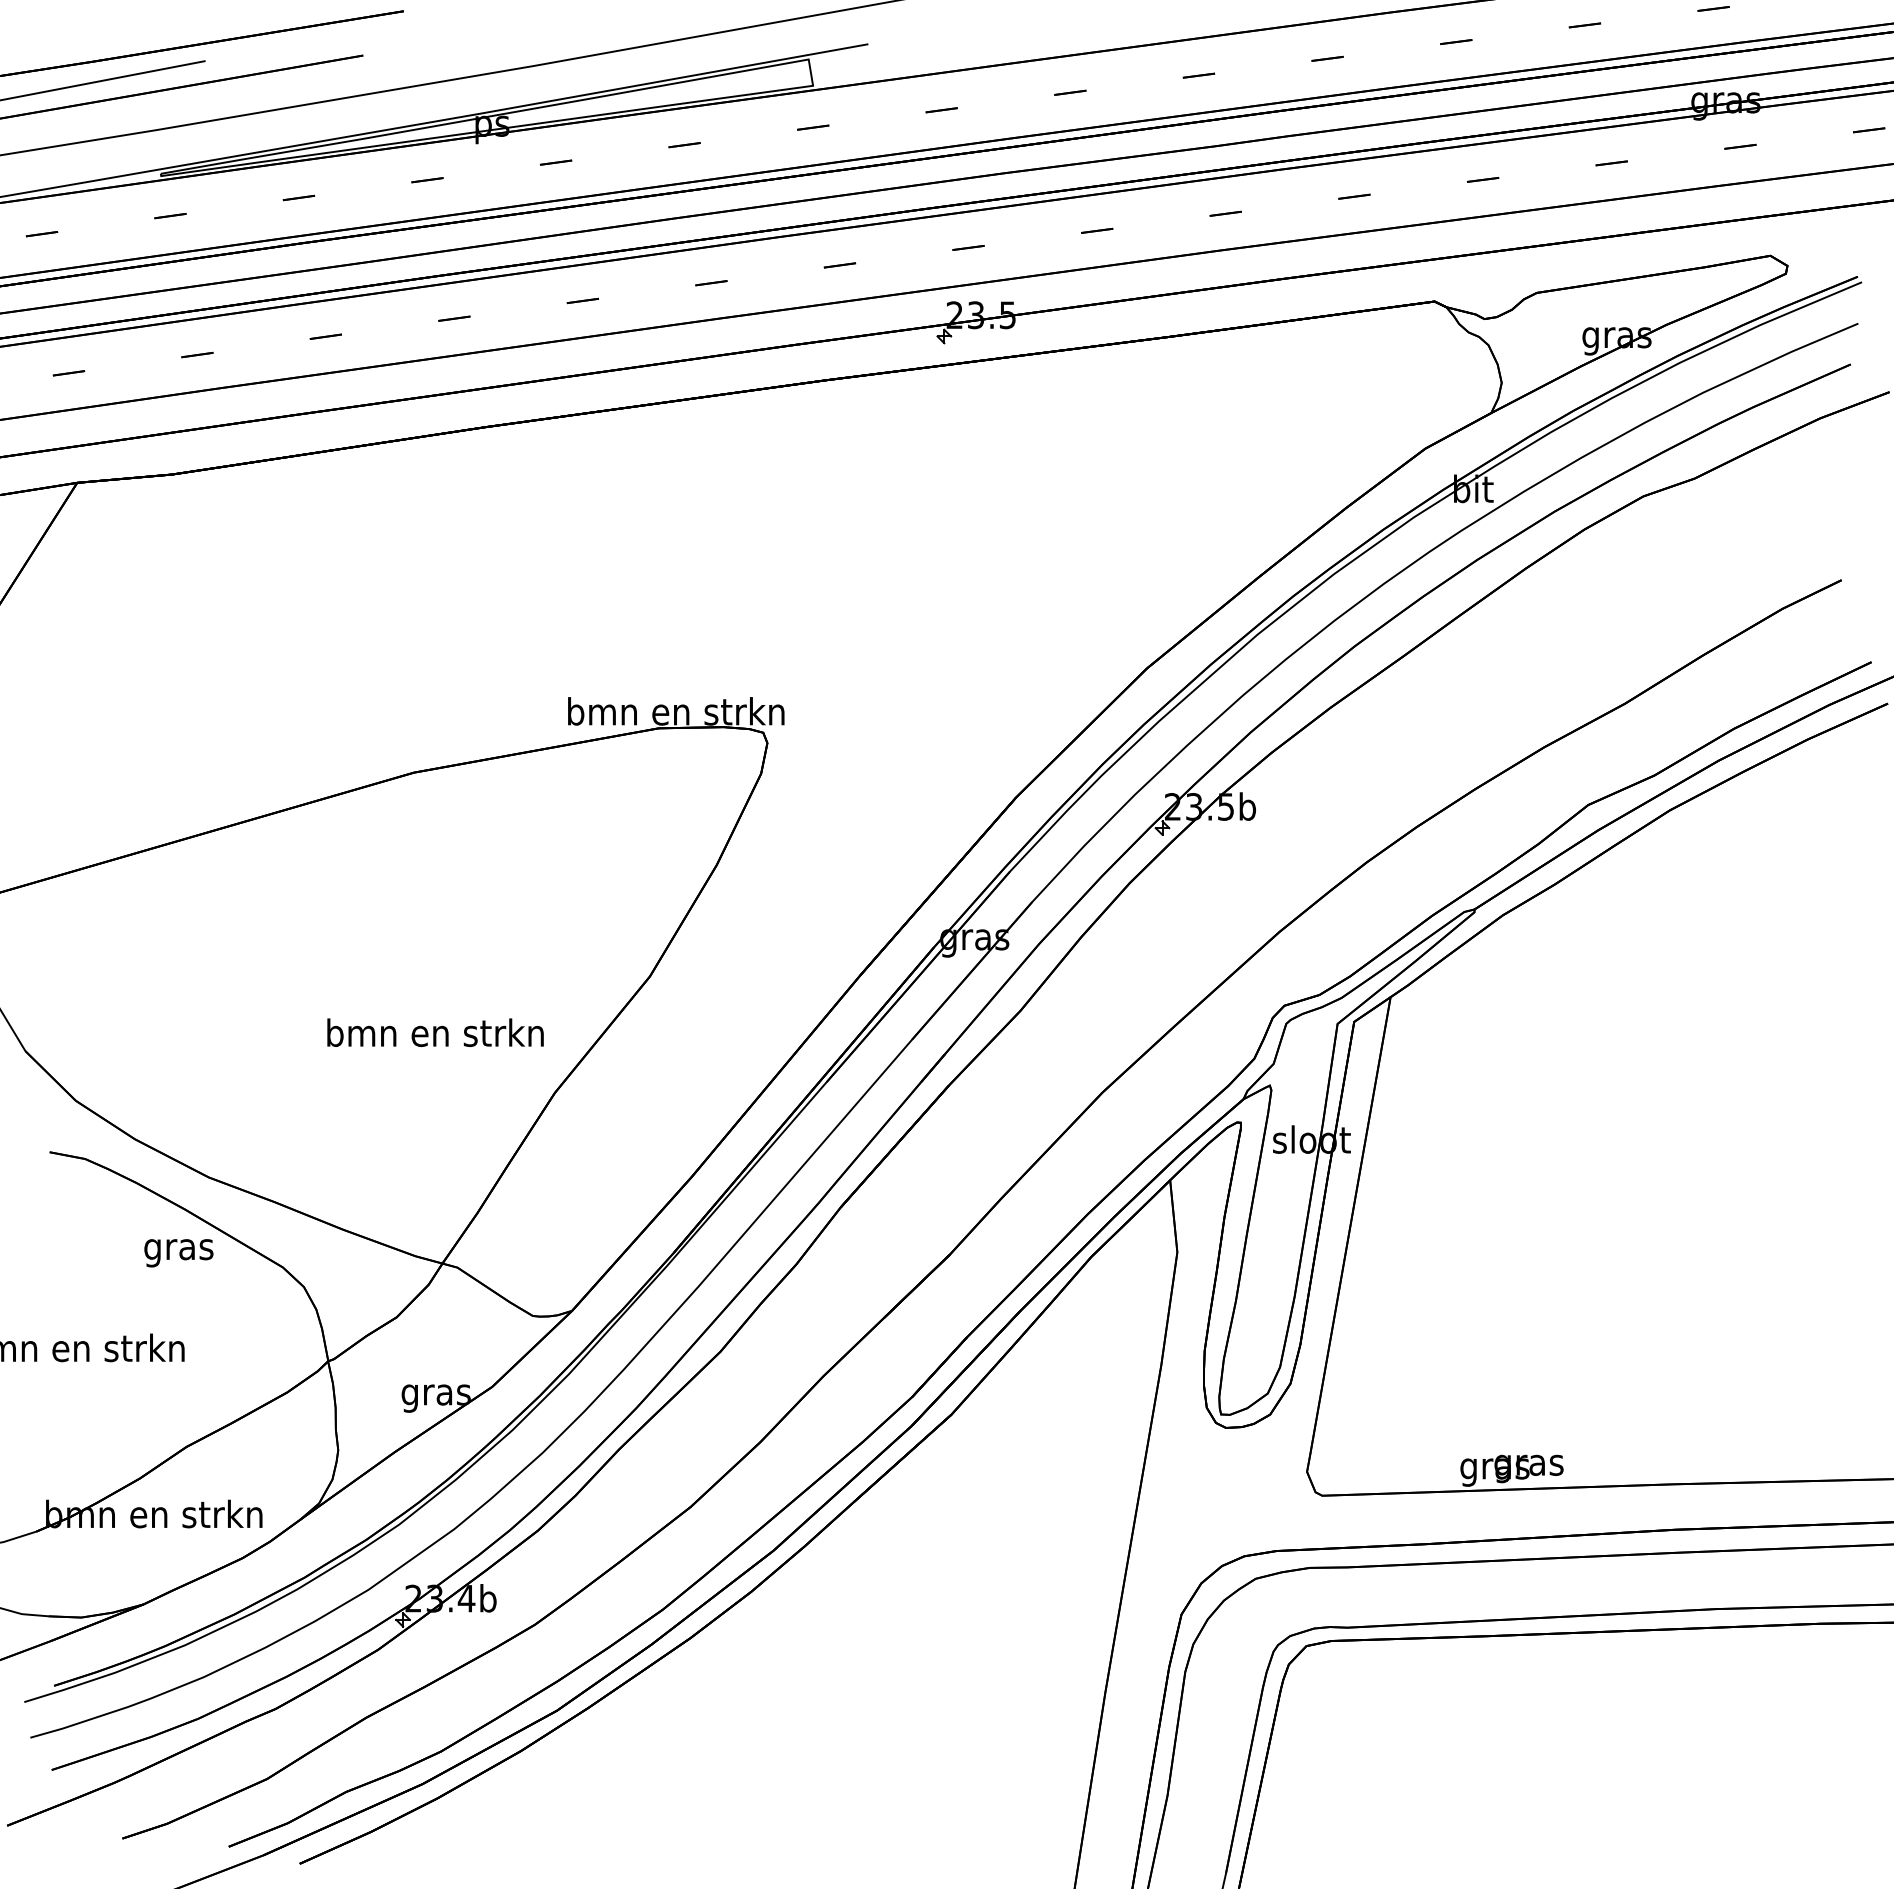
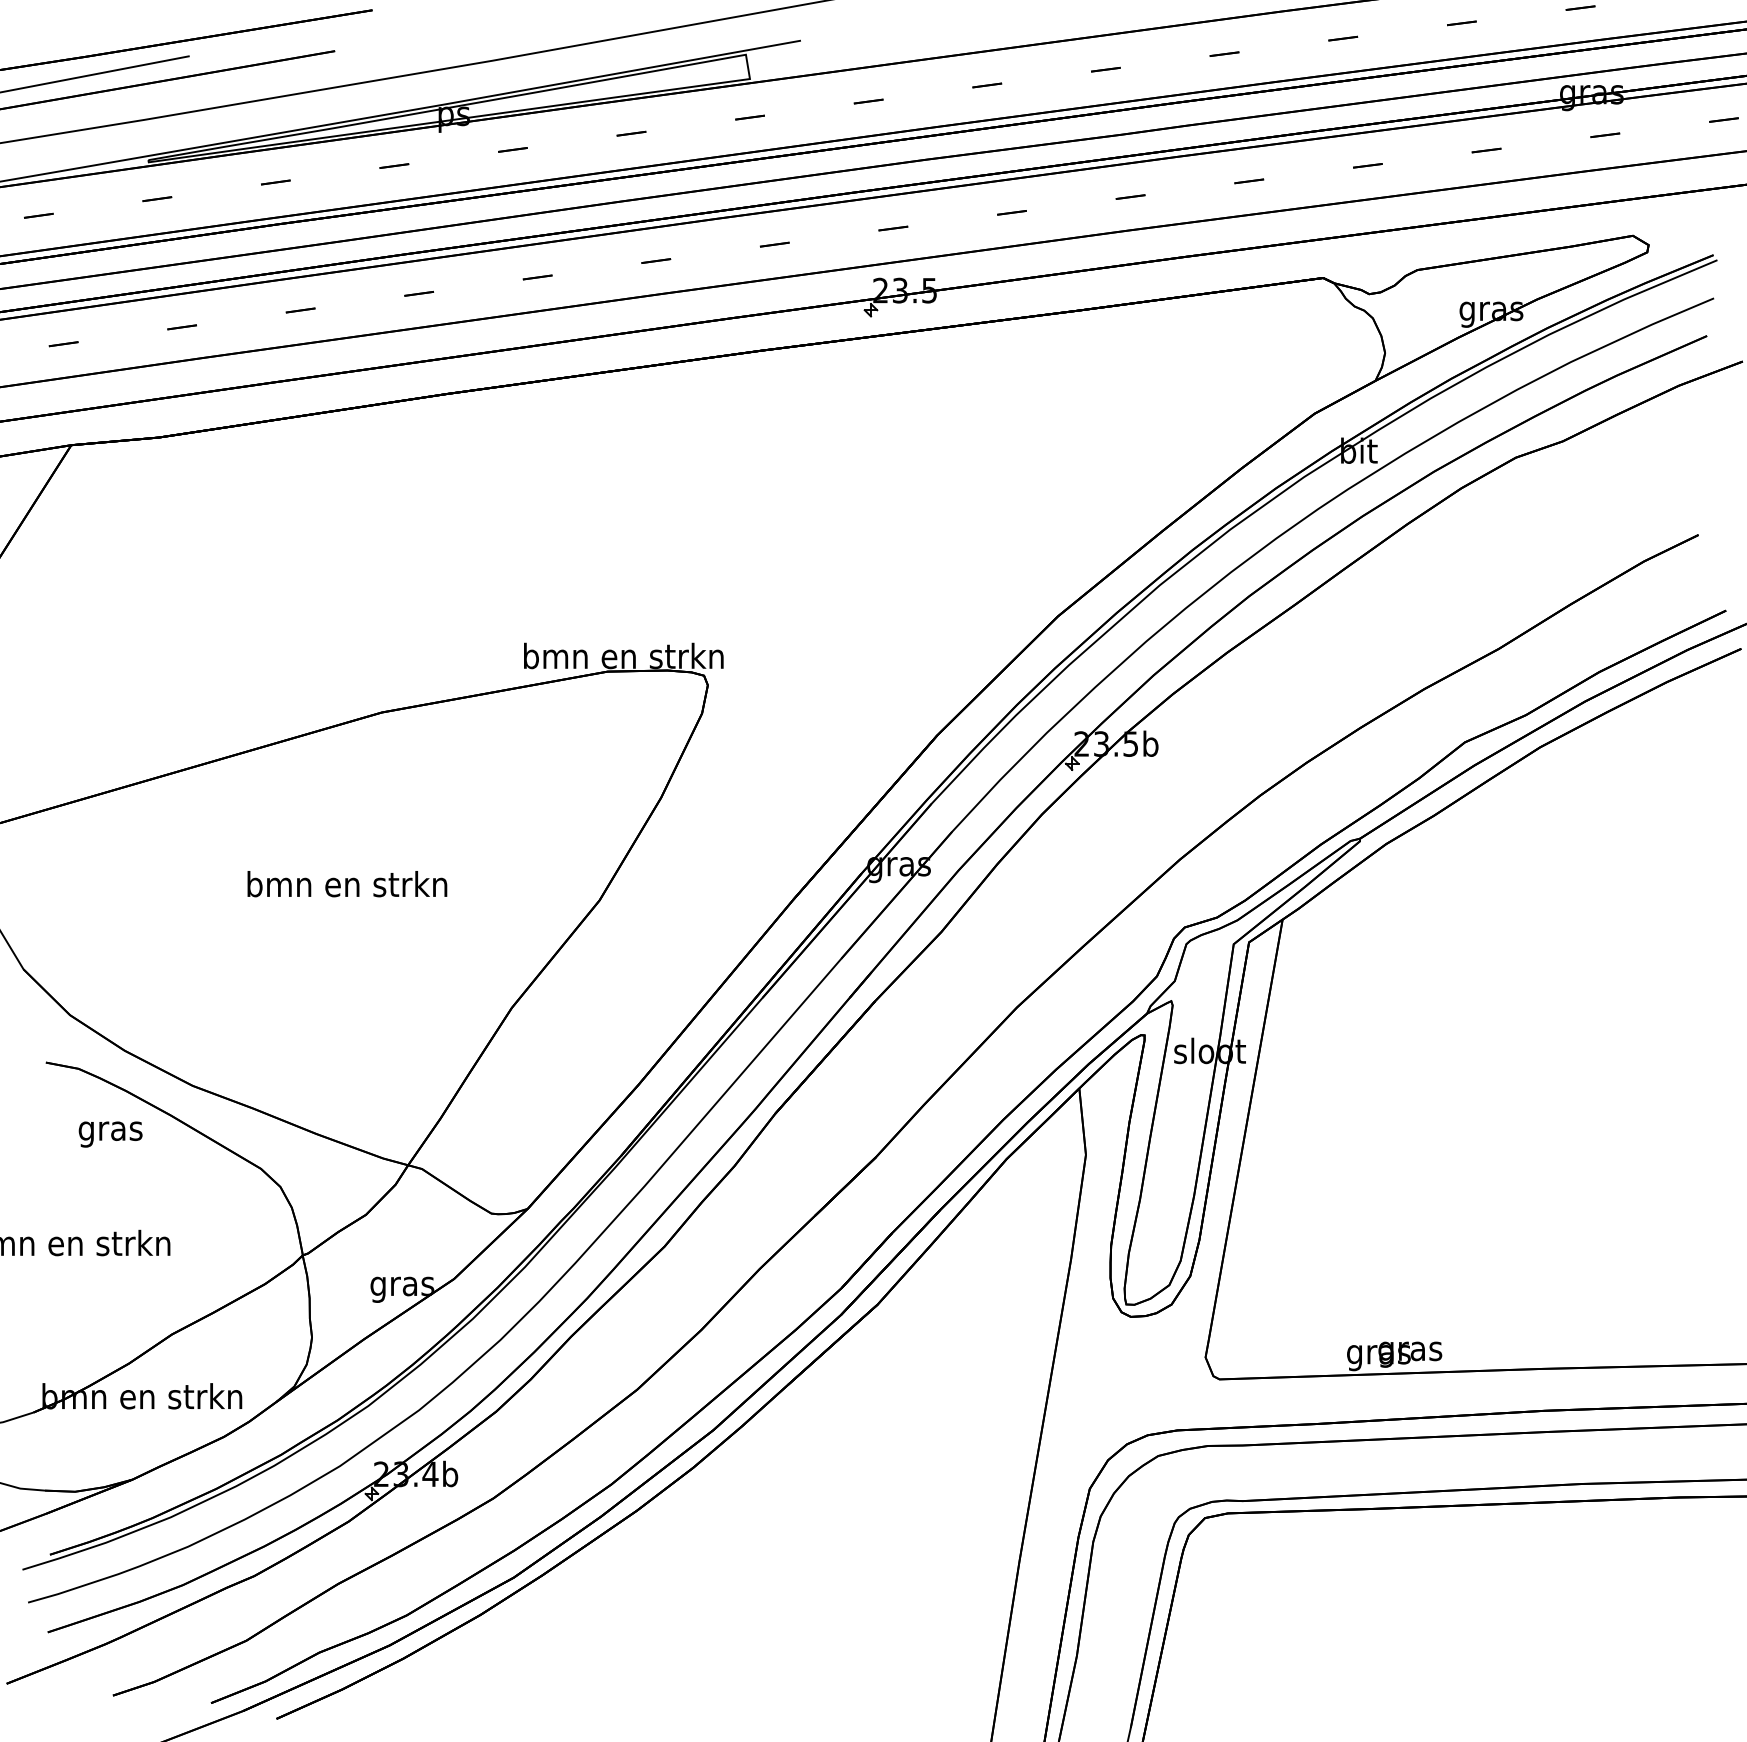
text: (435, 1032) -> (347, 883), moved
text: (178, 1253) -> (110, 1134), moved

